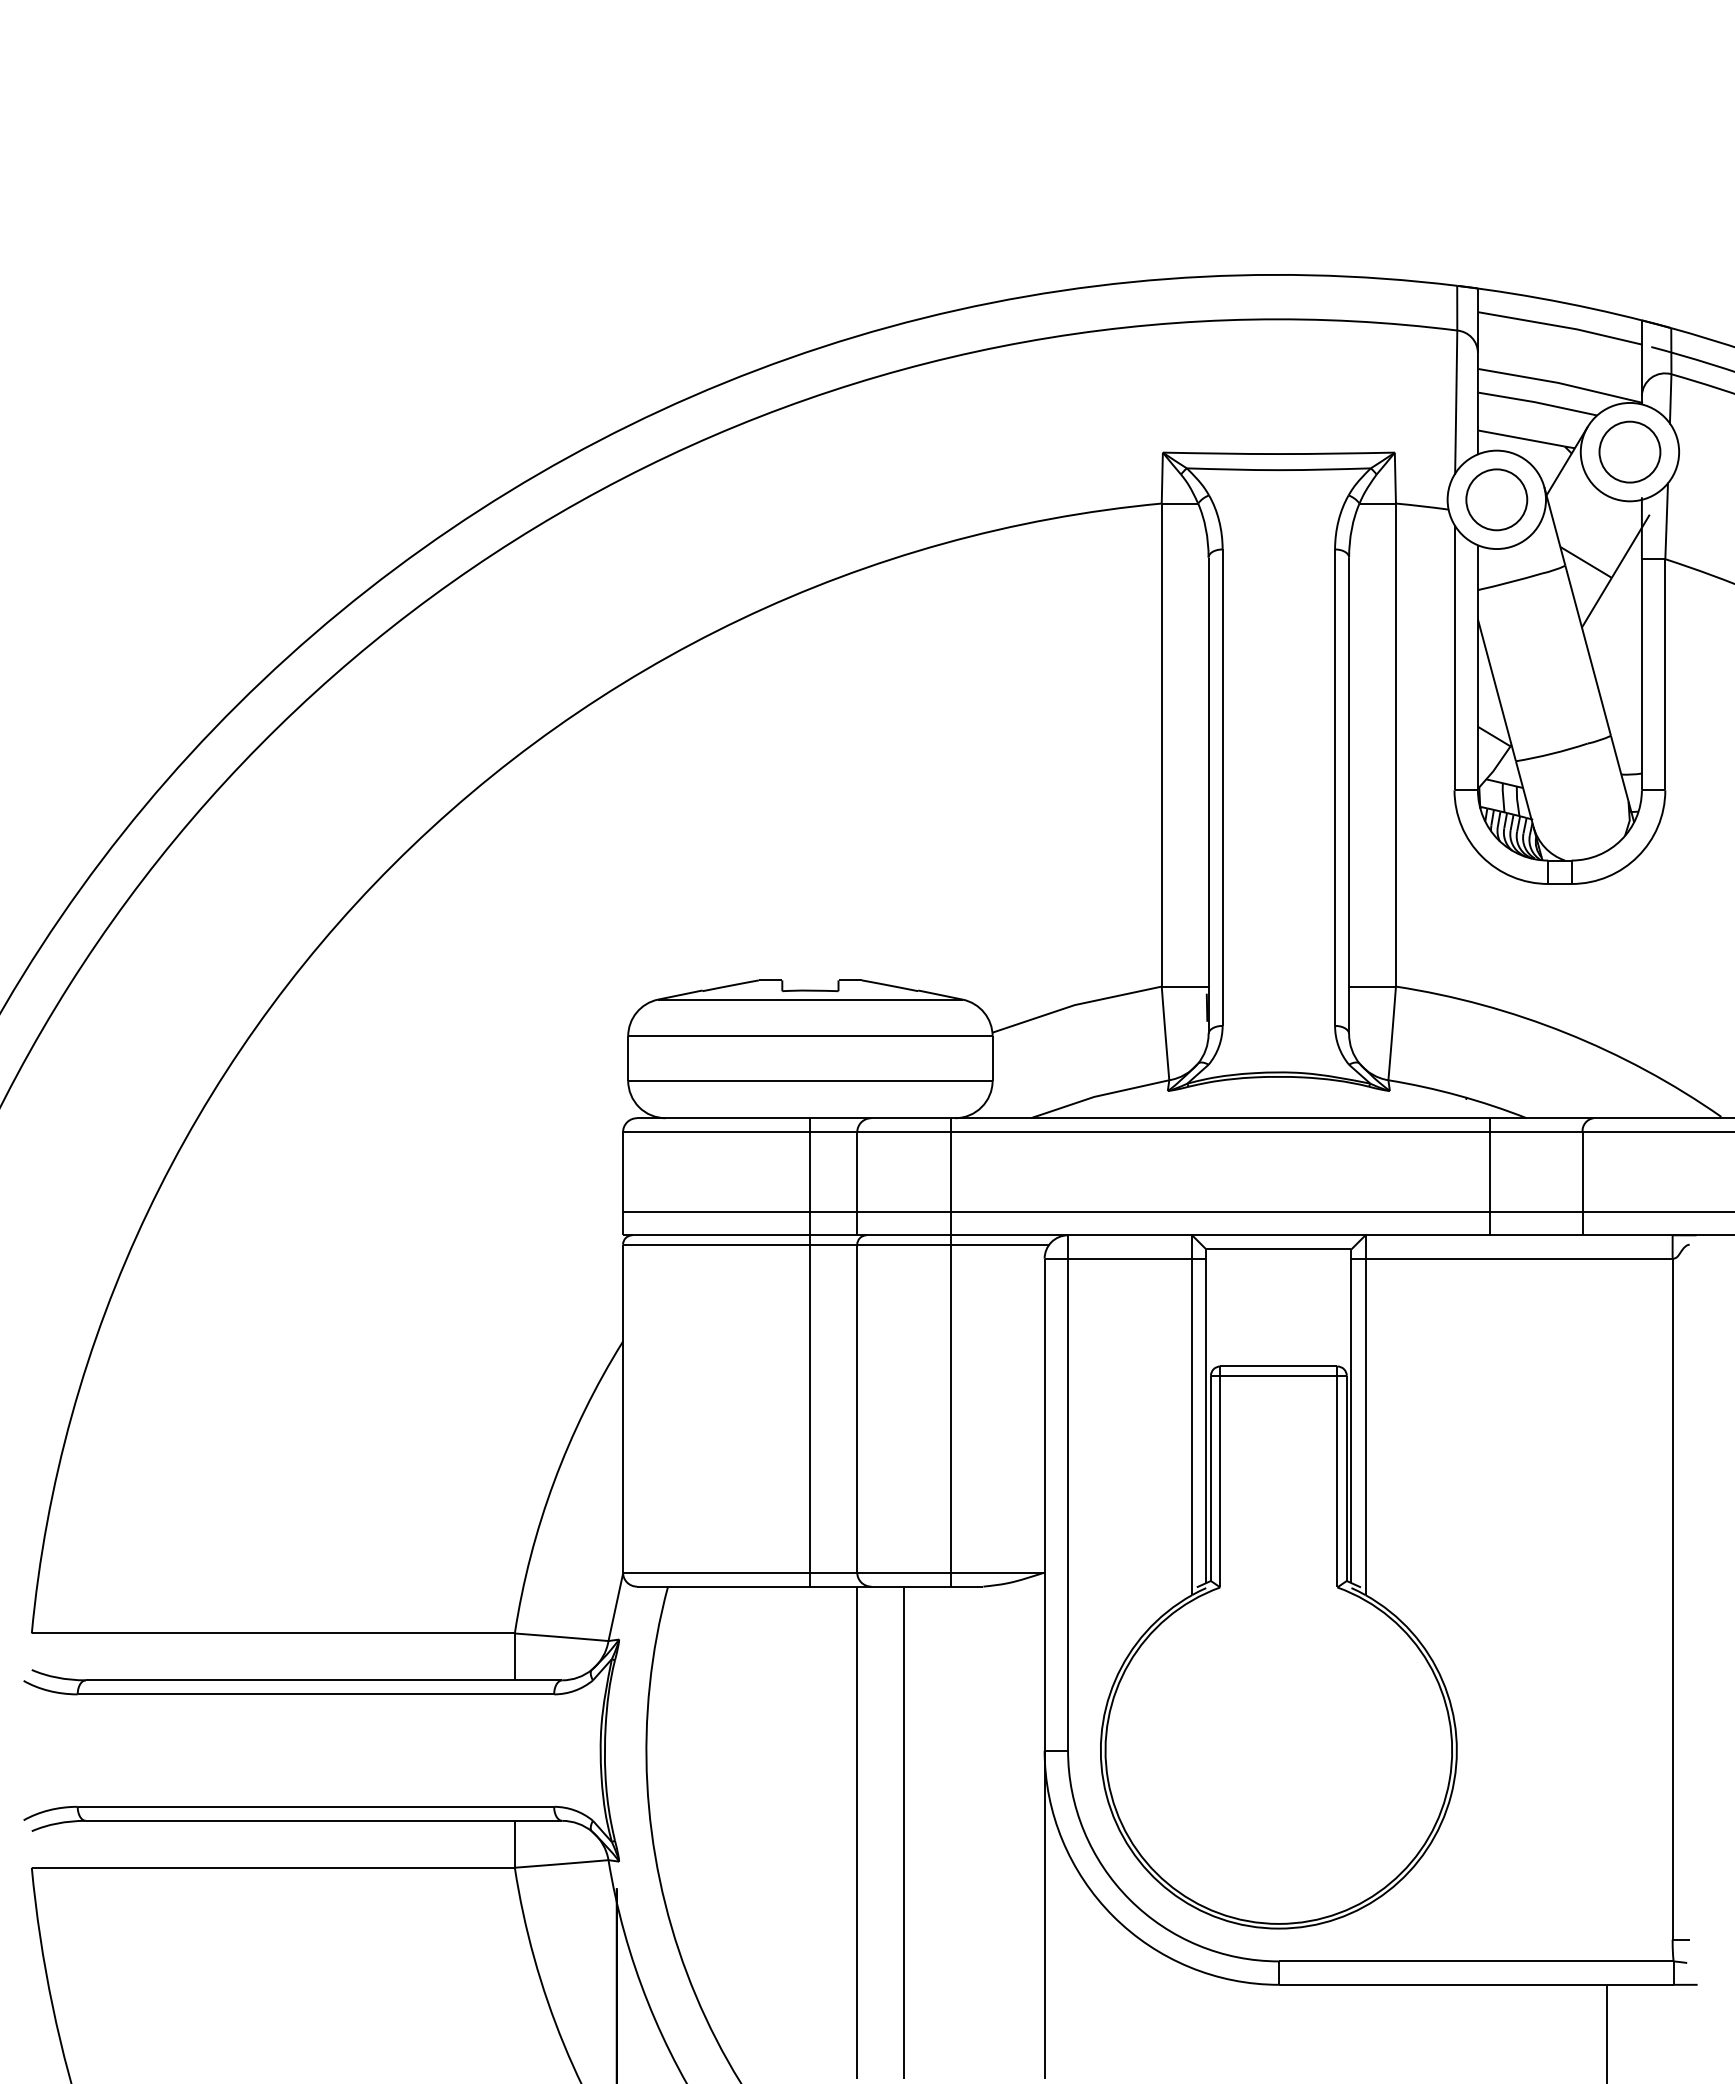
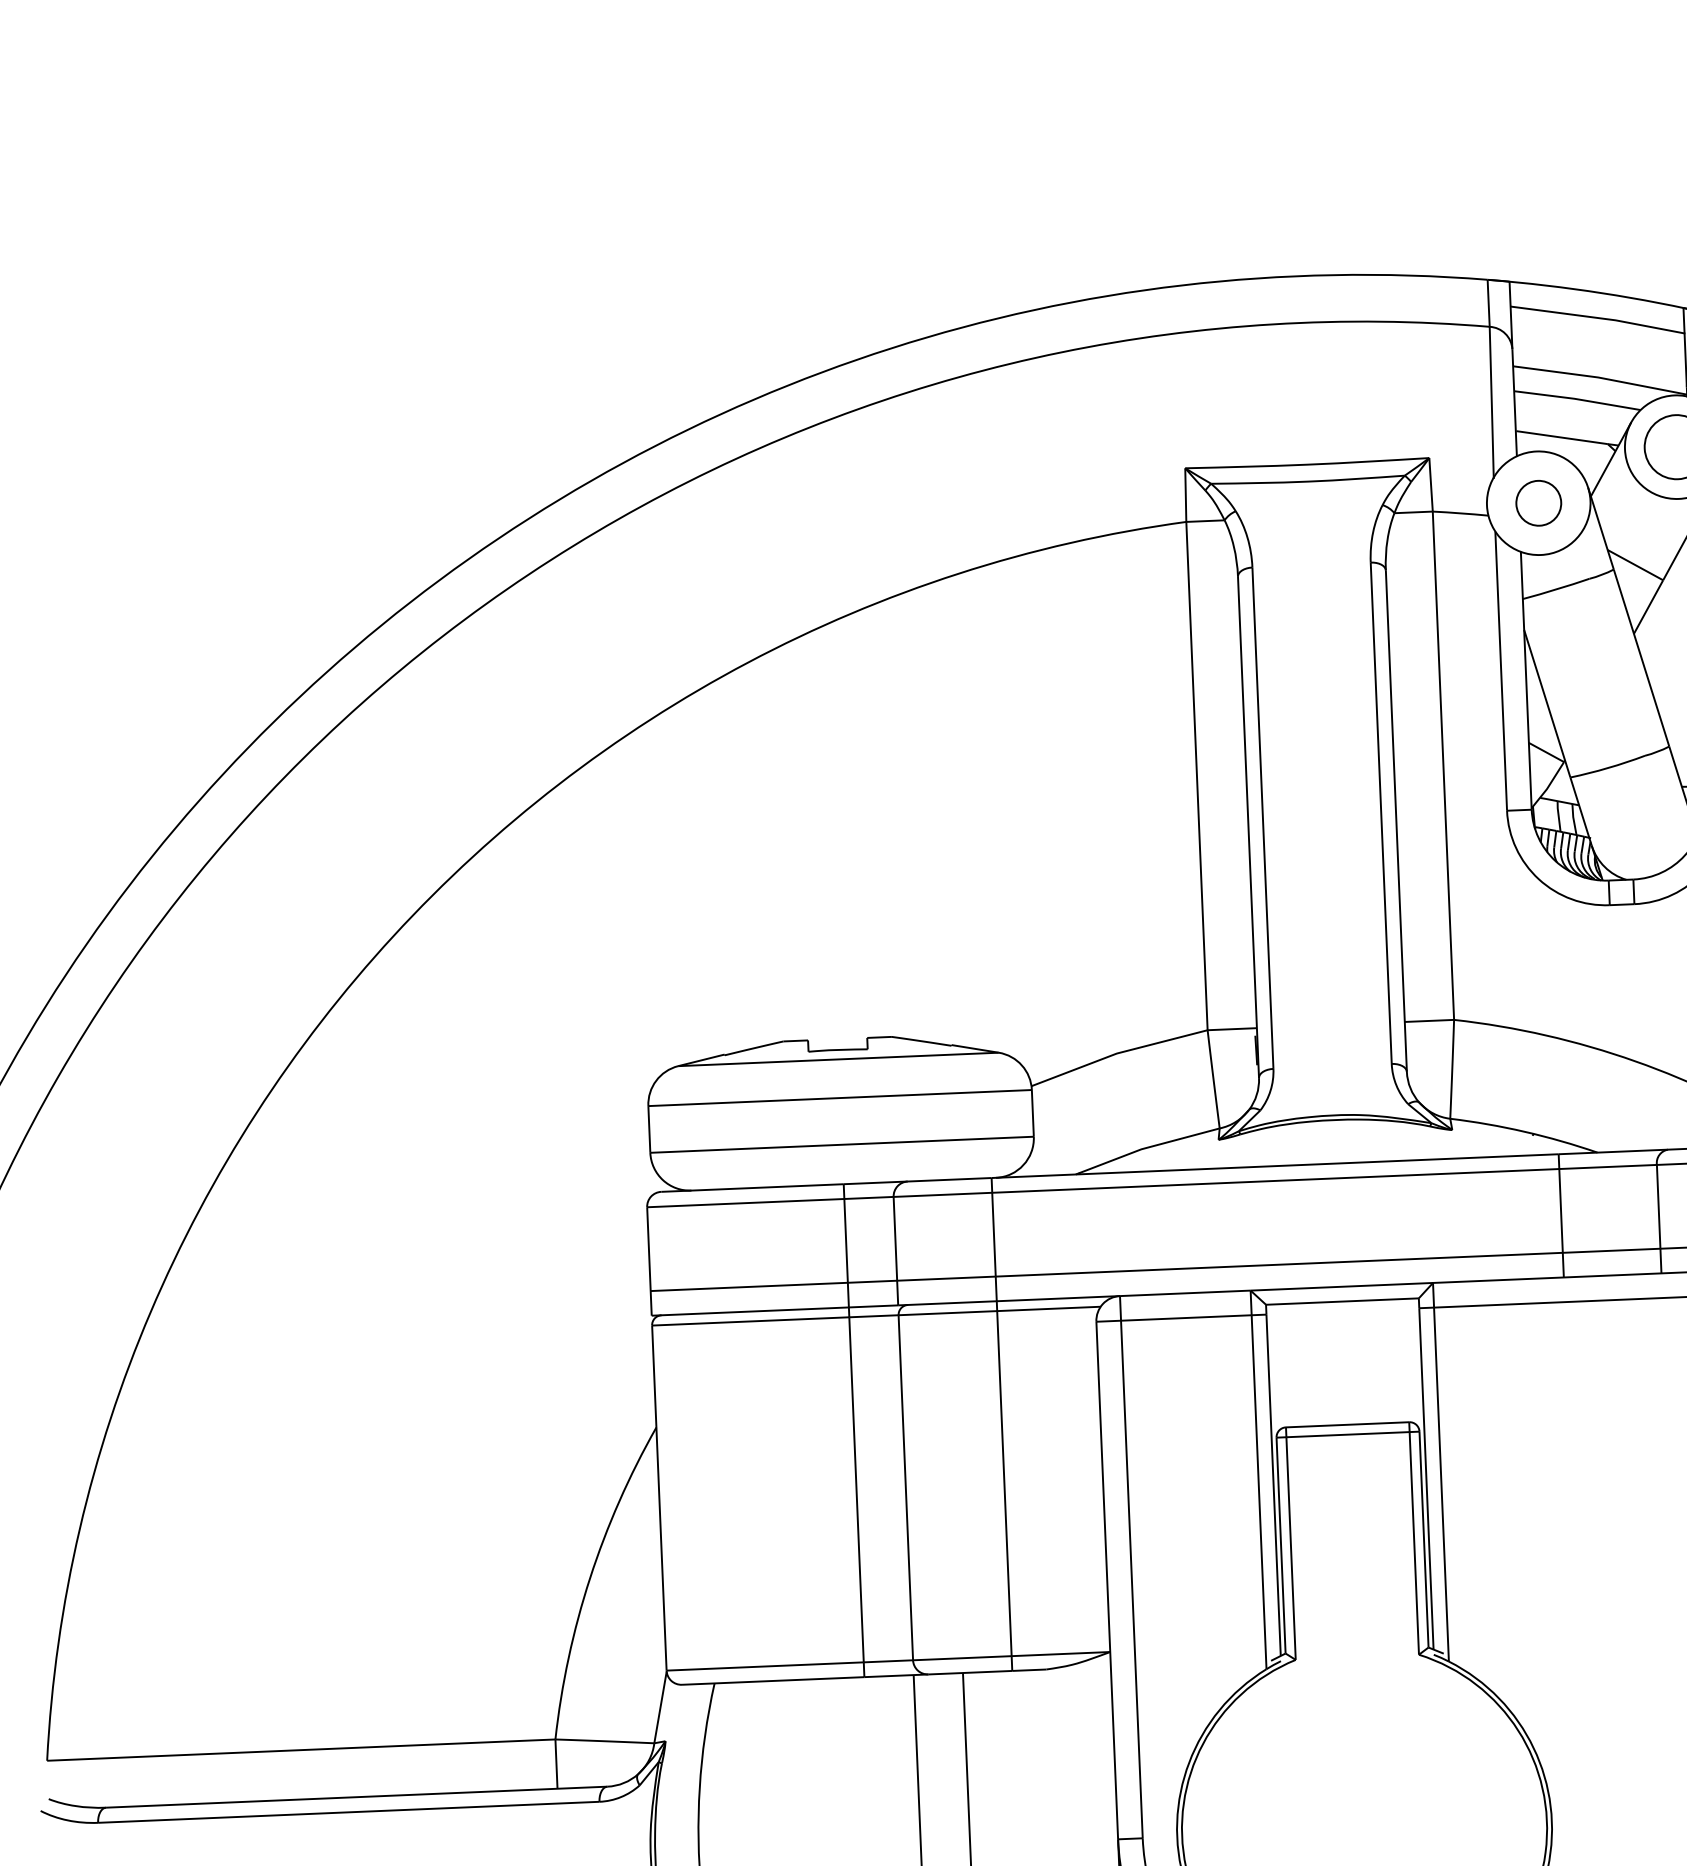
part: (1496, 499) -> (1538, 502), size x0.7

